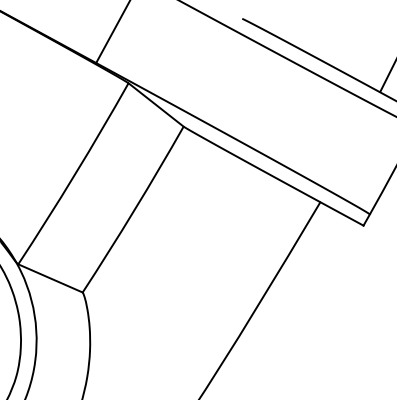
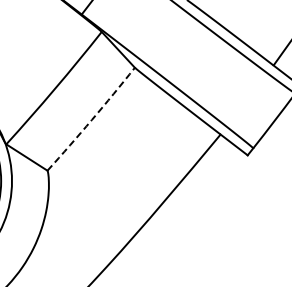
arc: (133, 209) -> (91, 119), solid -> dashed

